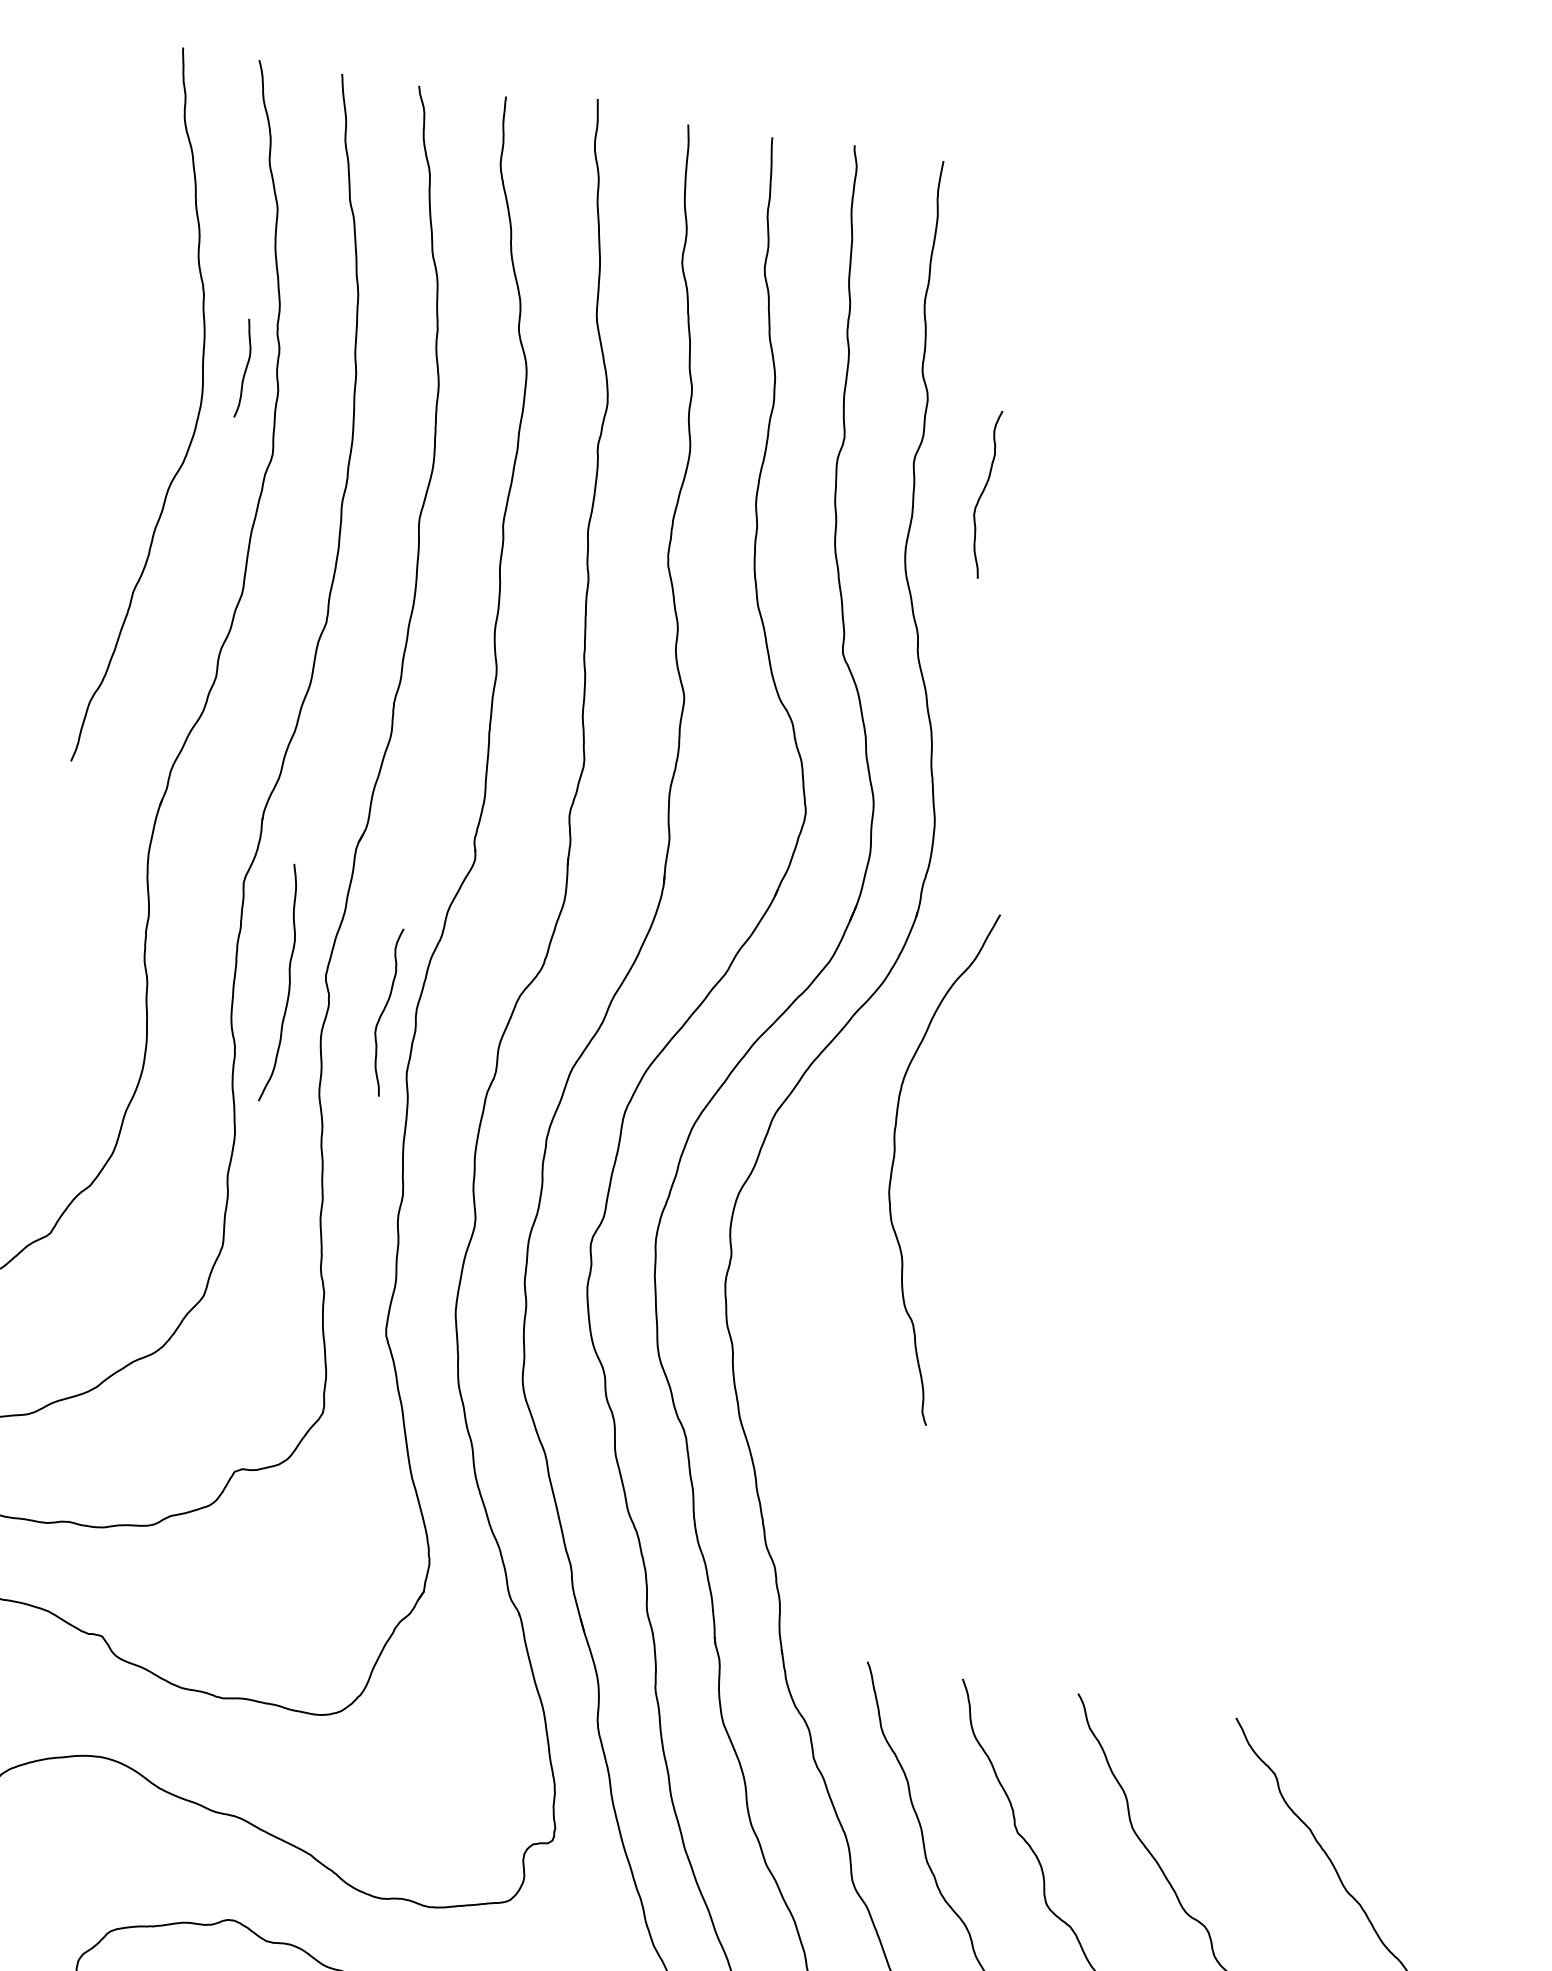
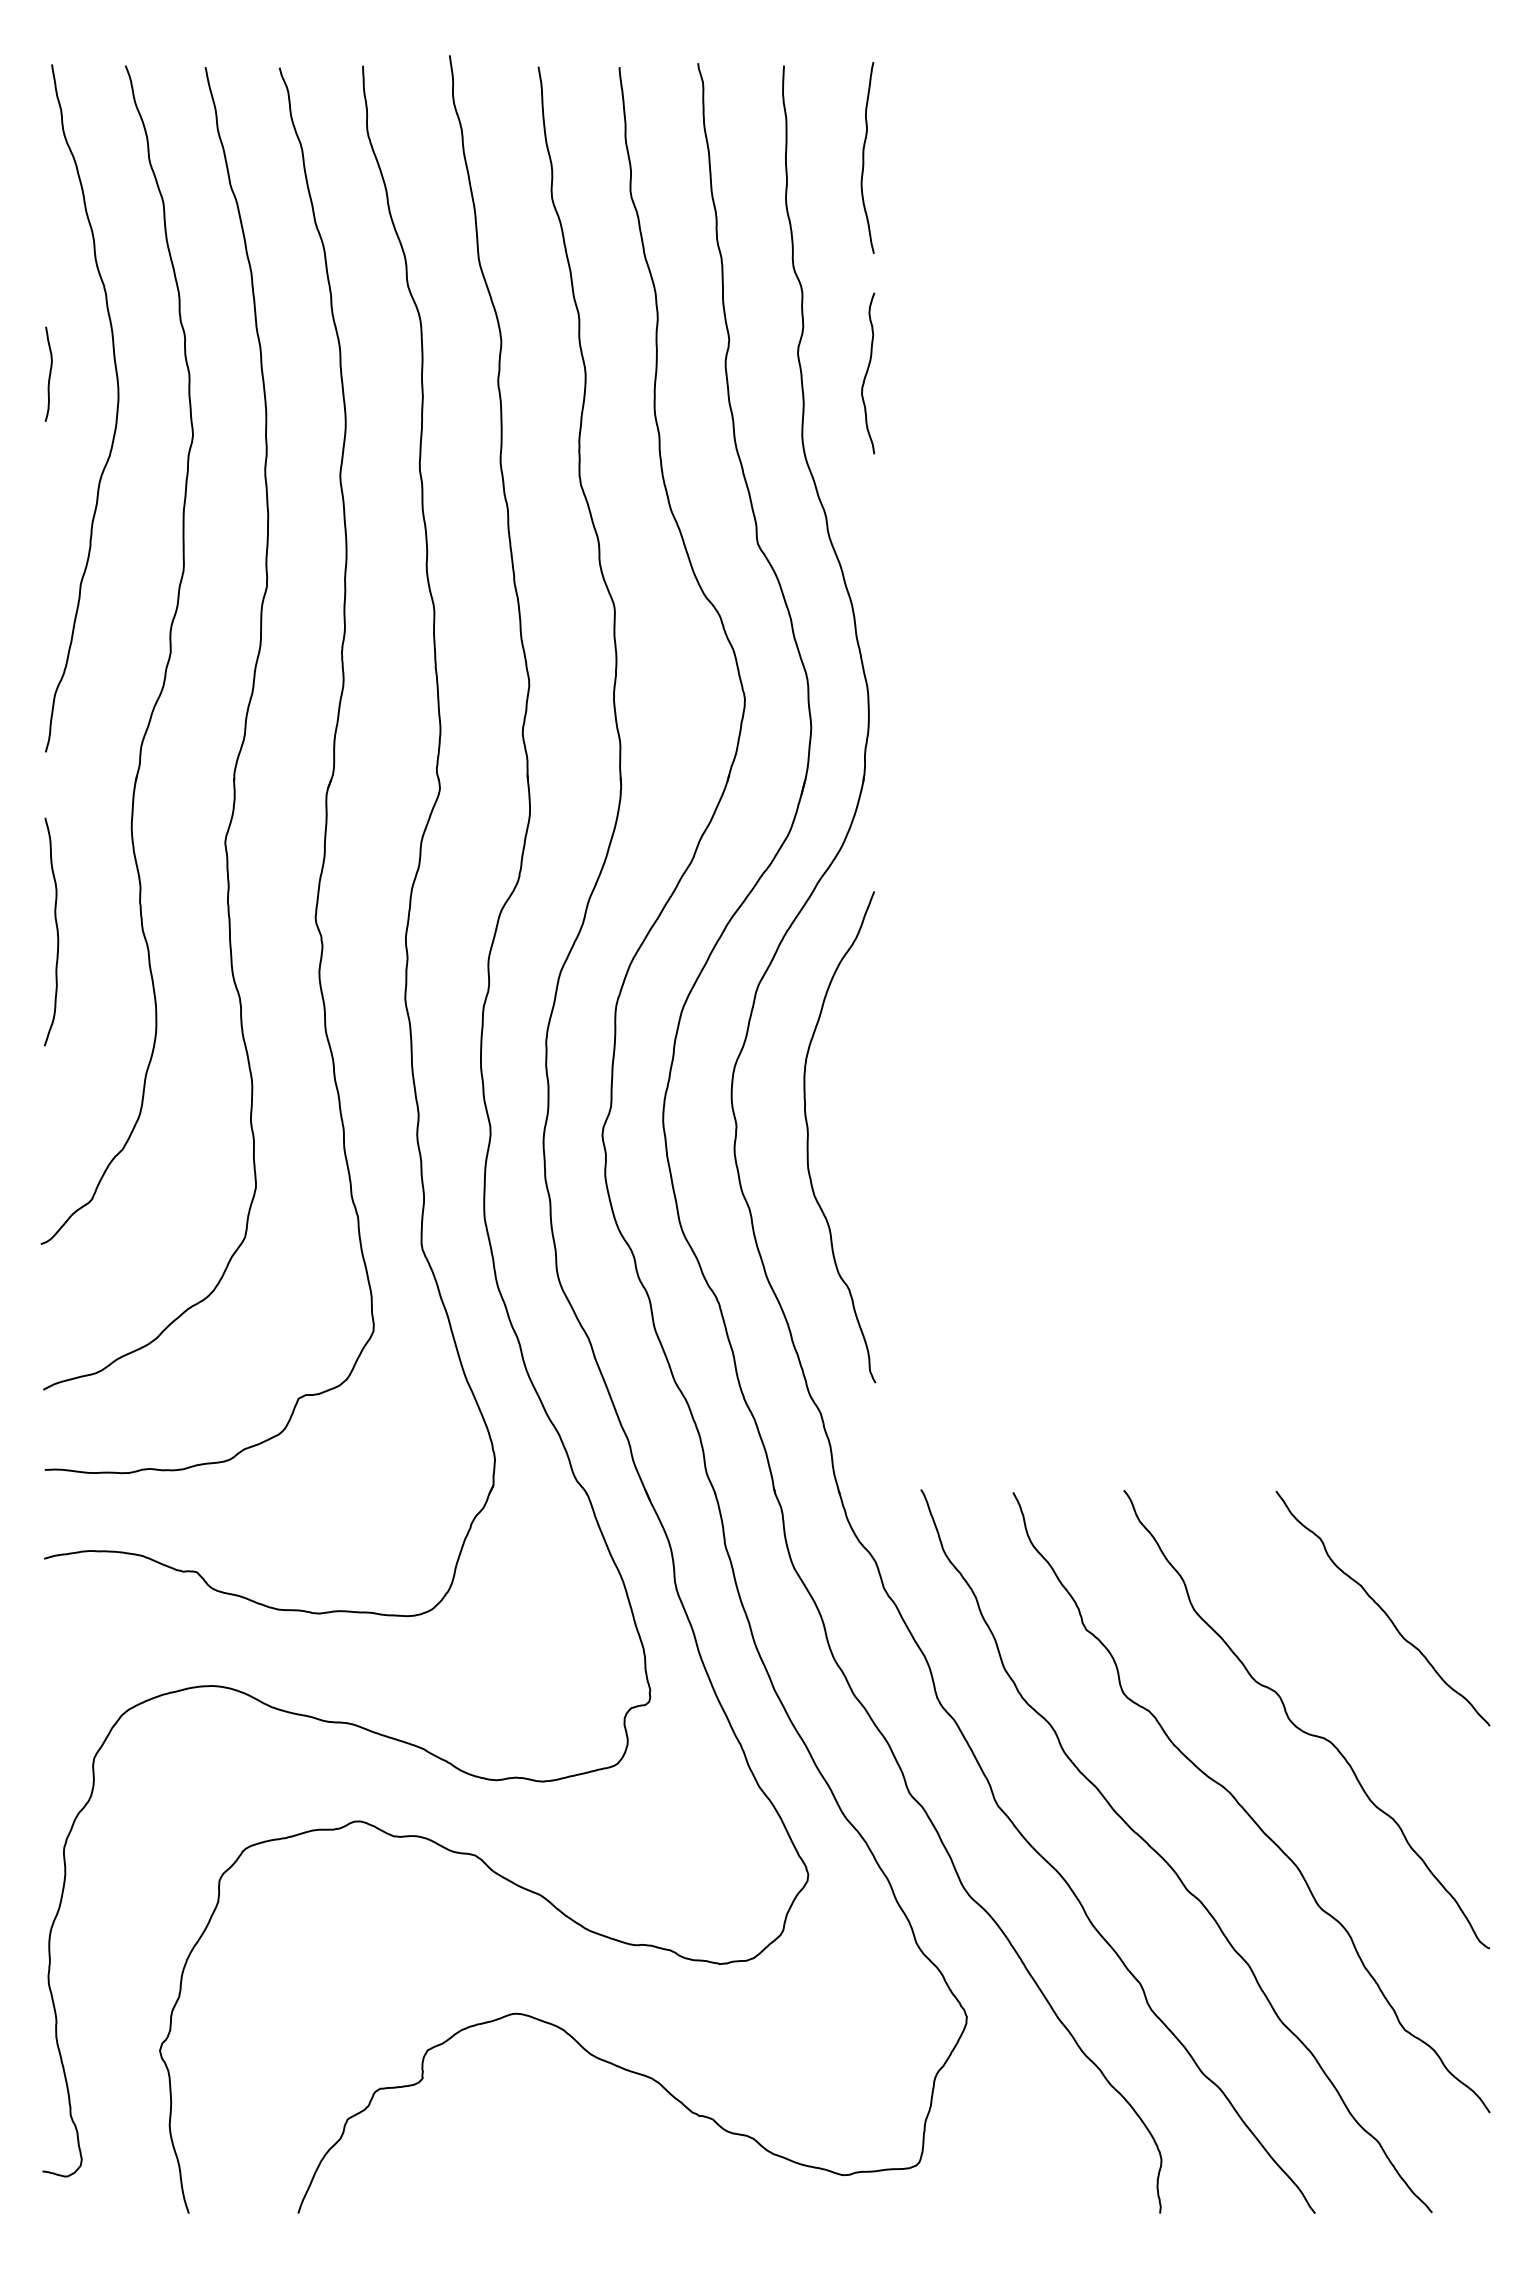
curve: (1013, 268) -> (864, 157), added
curve: (245, 367) -> (49, 373), moved
curve: (288, 983) -> (56, 931), moved
curve: (384, 1011) -> (375, 944), removed
curve: (894, 1160) -> (808, 1137), moved

